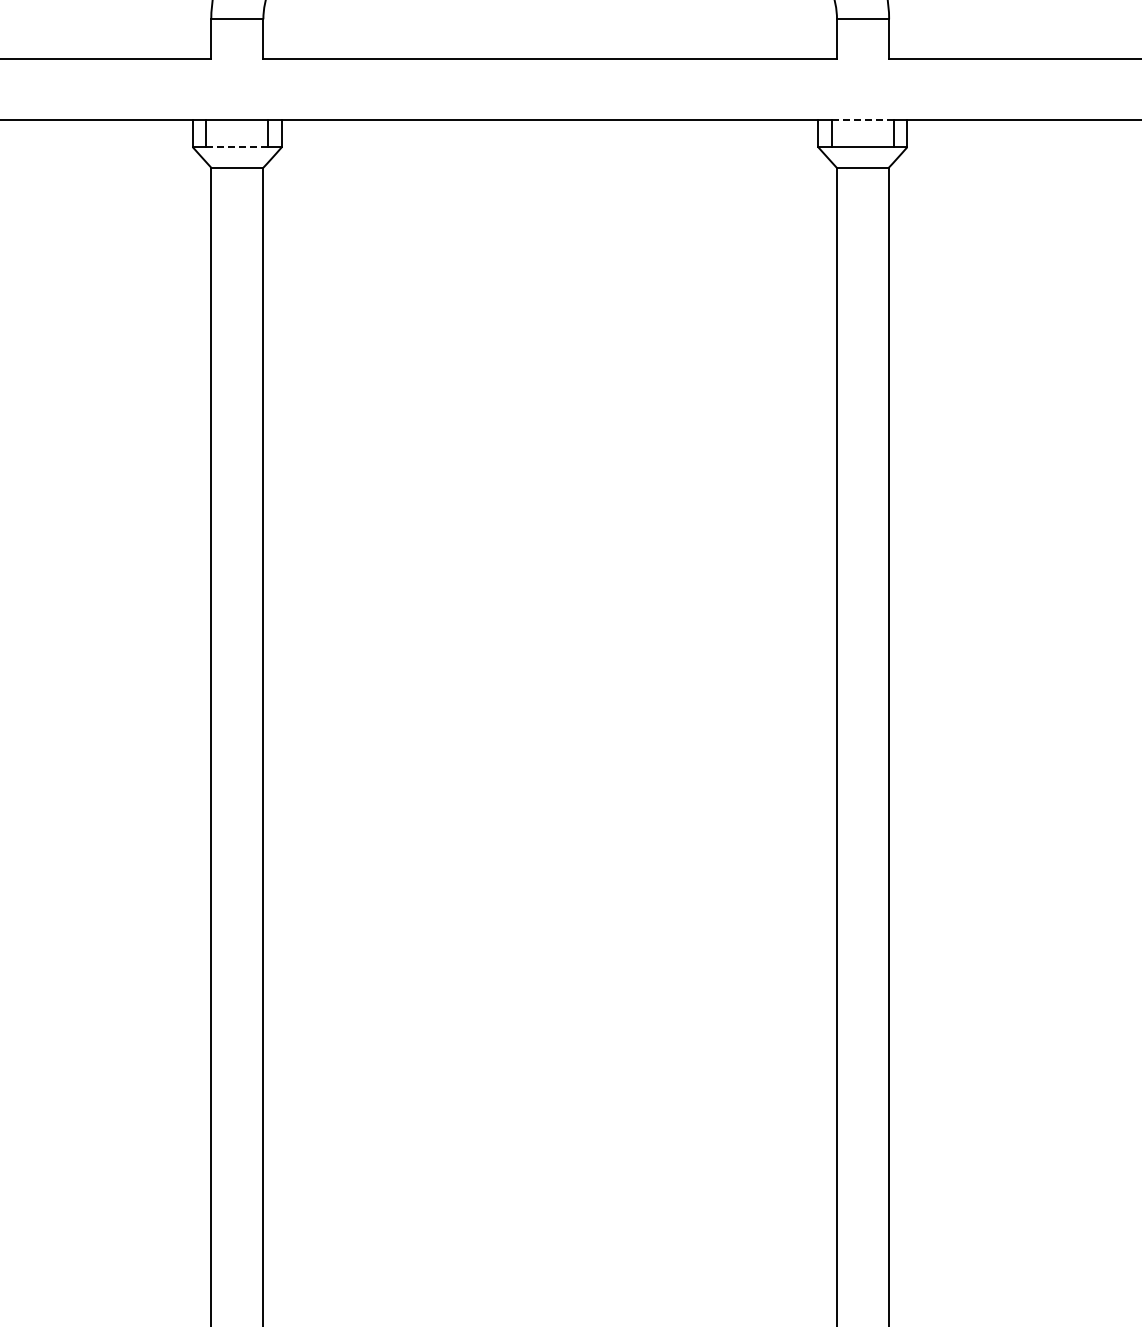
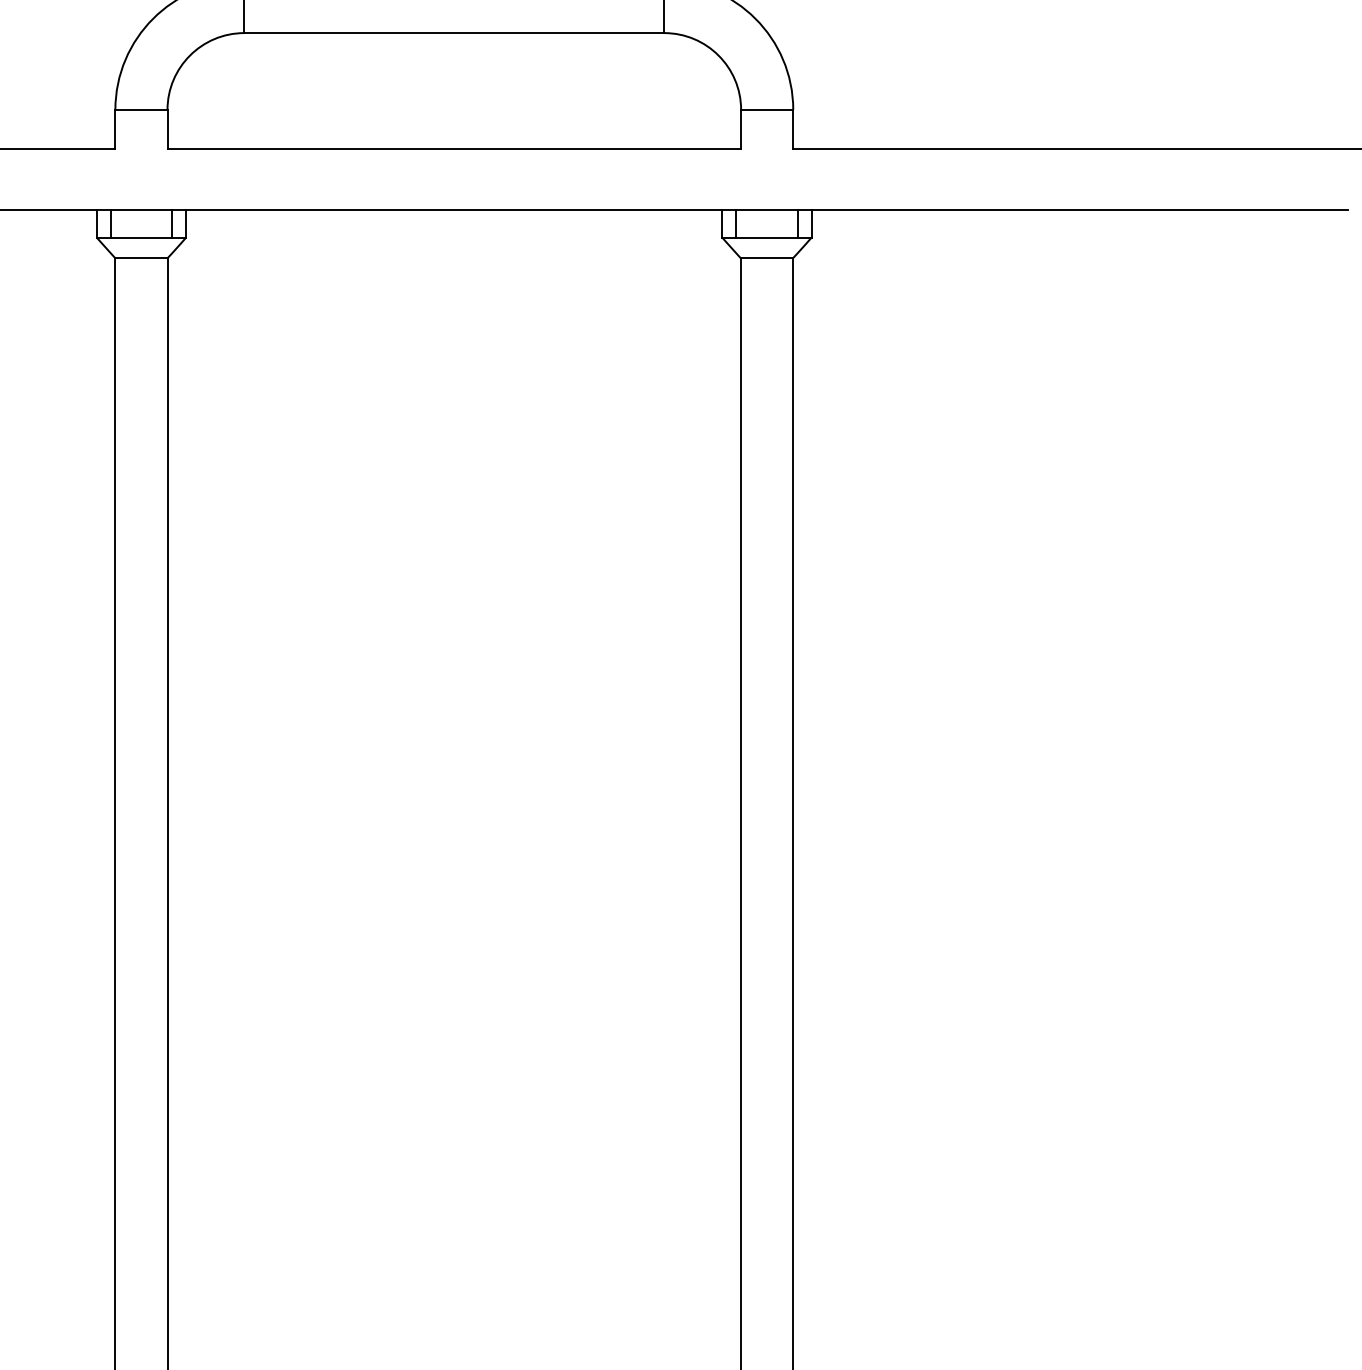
line: (862, 119) -> (766, 210), dashed -> solid
line: (237, 146) -> (141, 237), dashed -> solid

